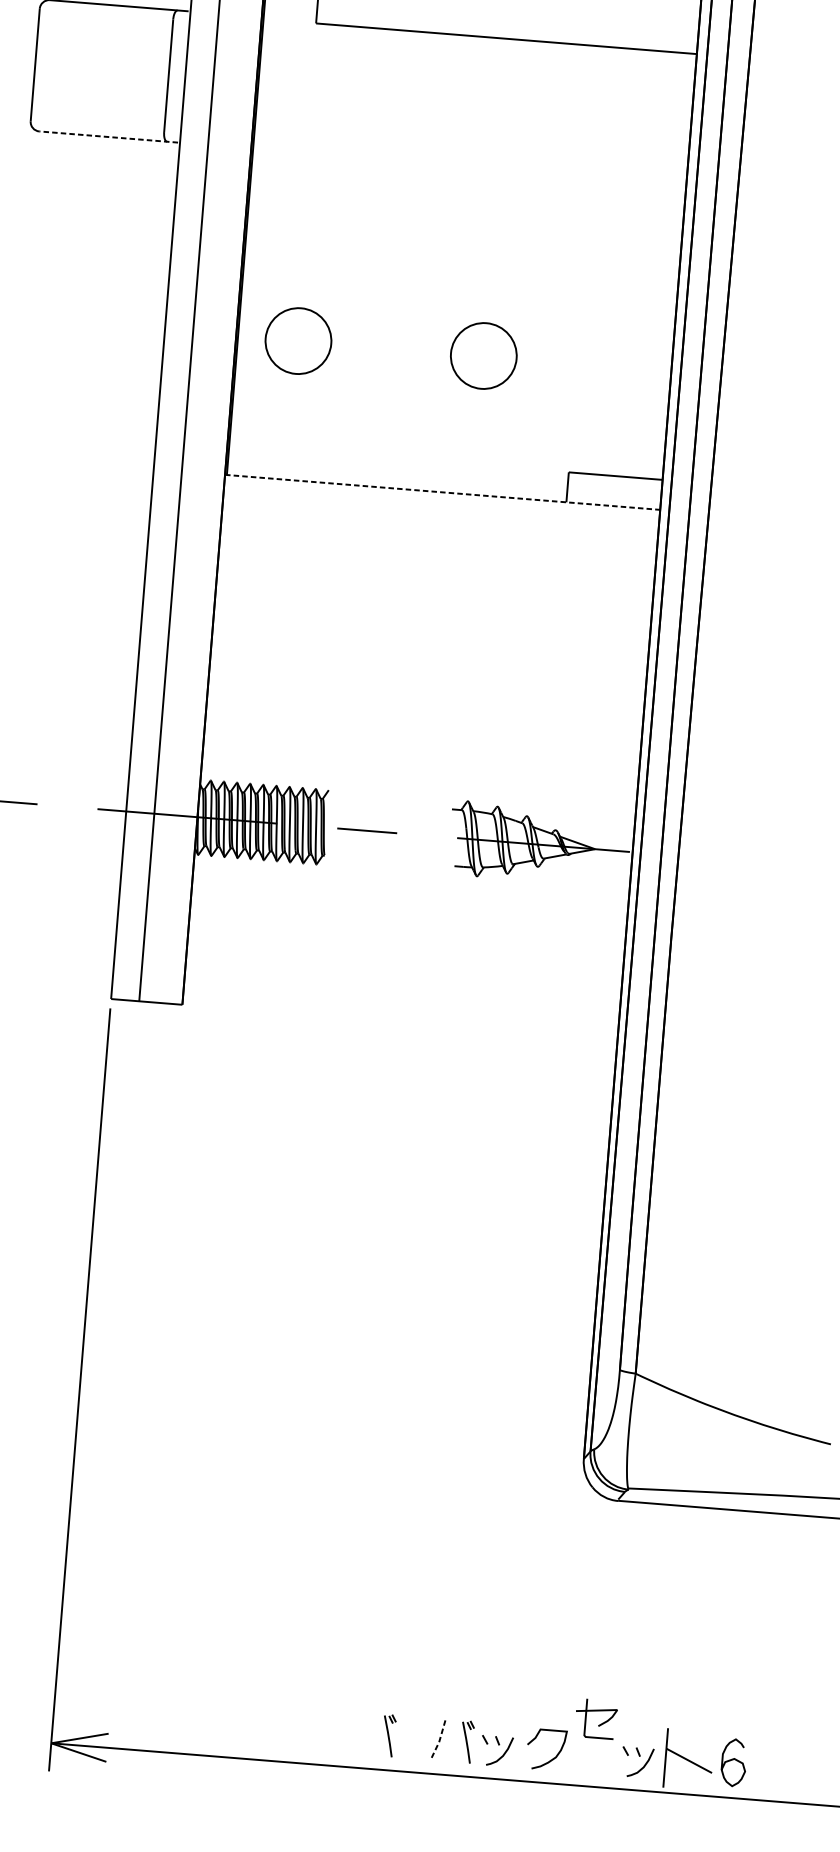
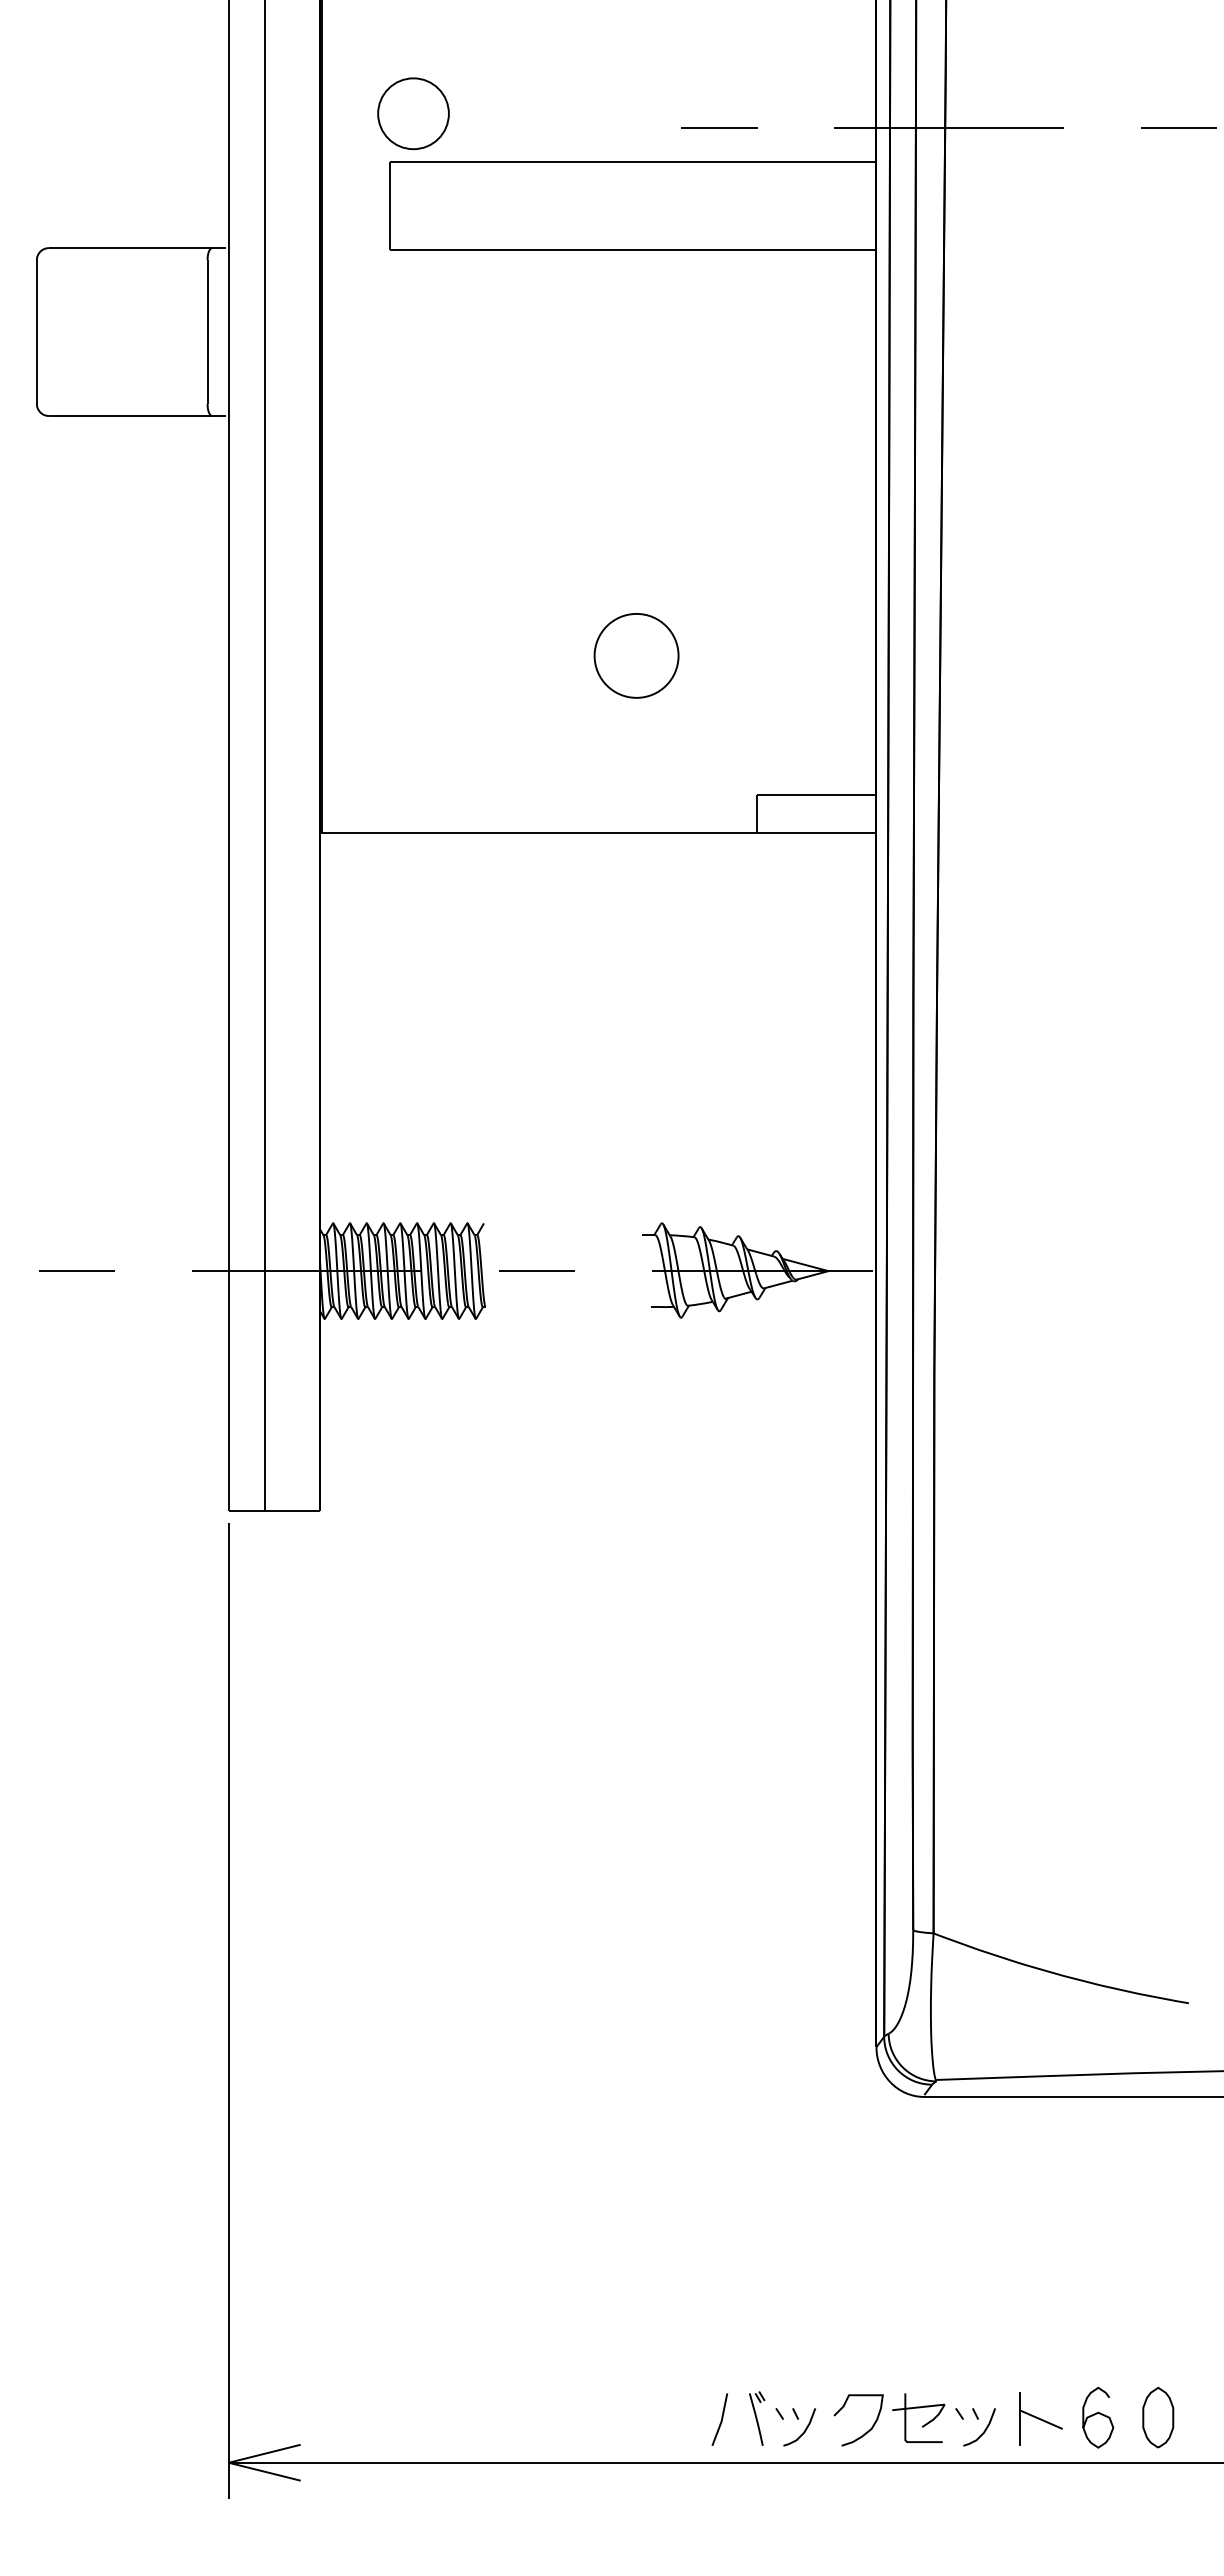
line: (108, 137) -> (137, 416), dashed -> solid
part: (298, 340) -> (399, 655), removed
line: (442, 492) -> (598, 833), dashed -> solid
part: (598, 1724) -> (922, 2425), moved
part: (389, 1735) -> (657, 2418), removed
line: (439, 1742) -> (721, 2421), dashed -> solid
part: (688, 1759) -> (1040, 2418), size x0.71
part: (781, 1766) -> (1158, 2417), added

